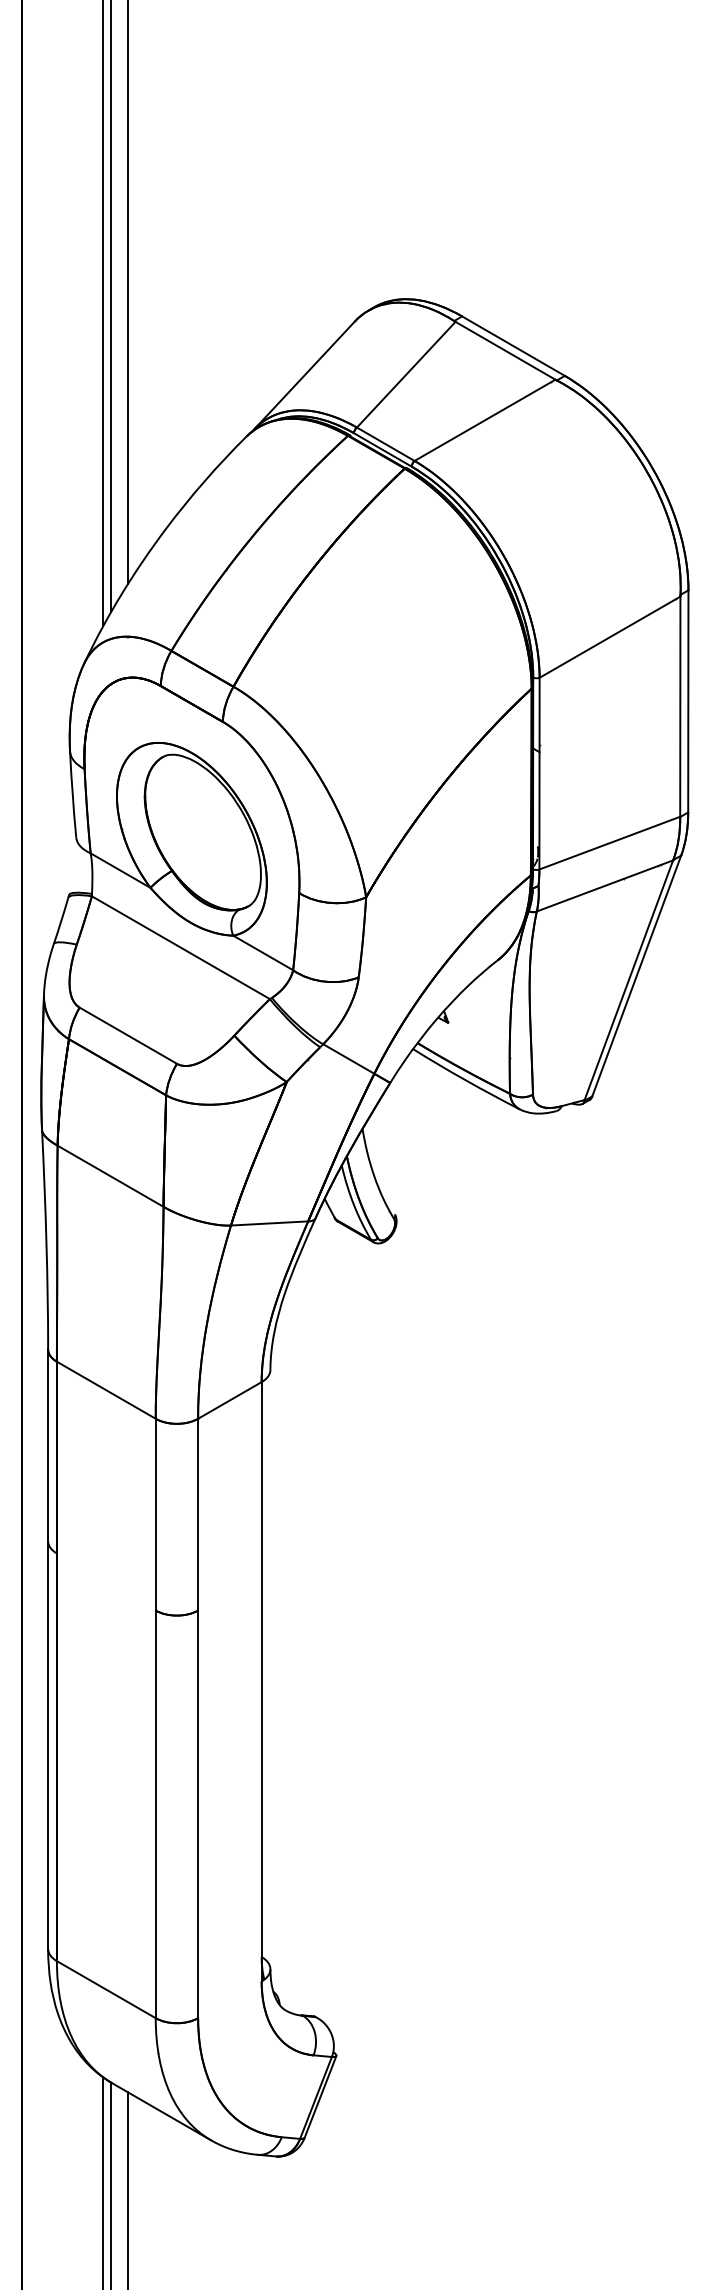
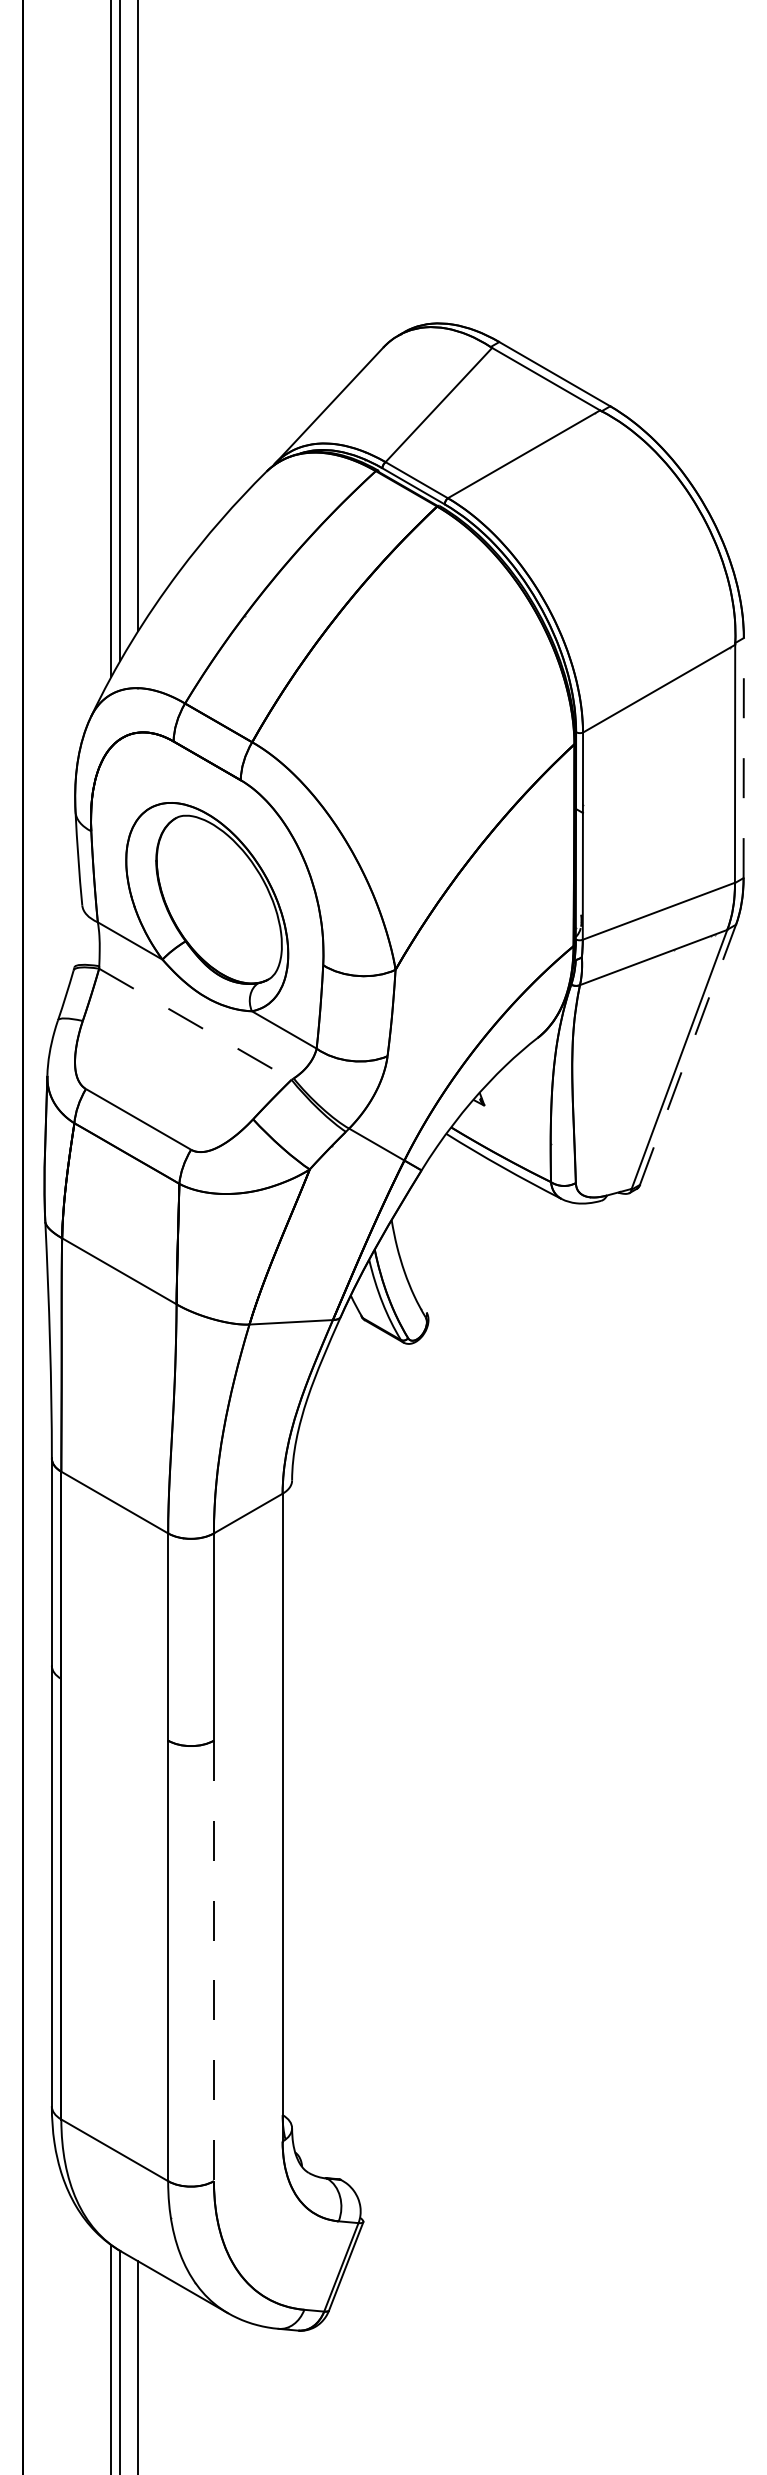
line: (688, 700) -> (743, 757), solid -> dashed
line: (181, 947) -> (195, 1024), solid -> dashed
line: (637, 975) -> (688, 1054), solid -> dashed
line: (197, 1814) -> (213, 1961), solid -> dashed

